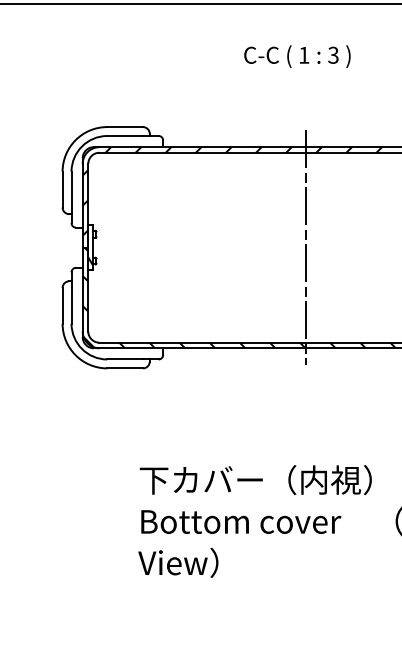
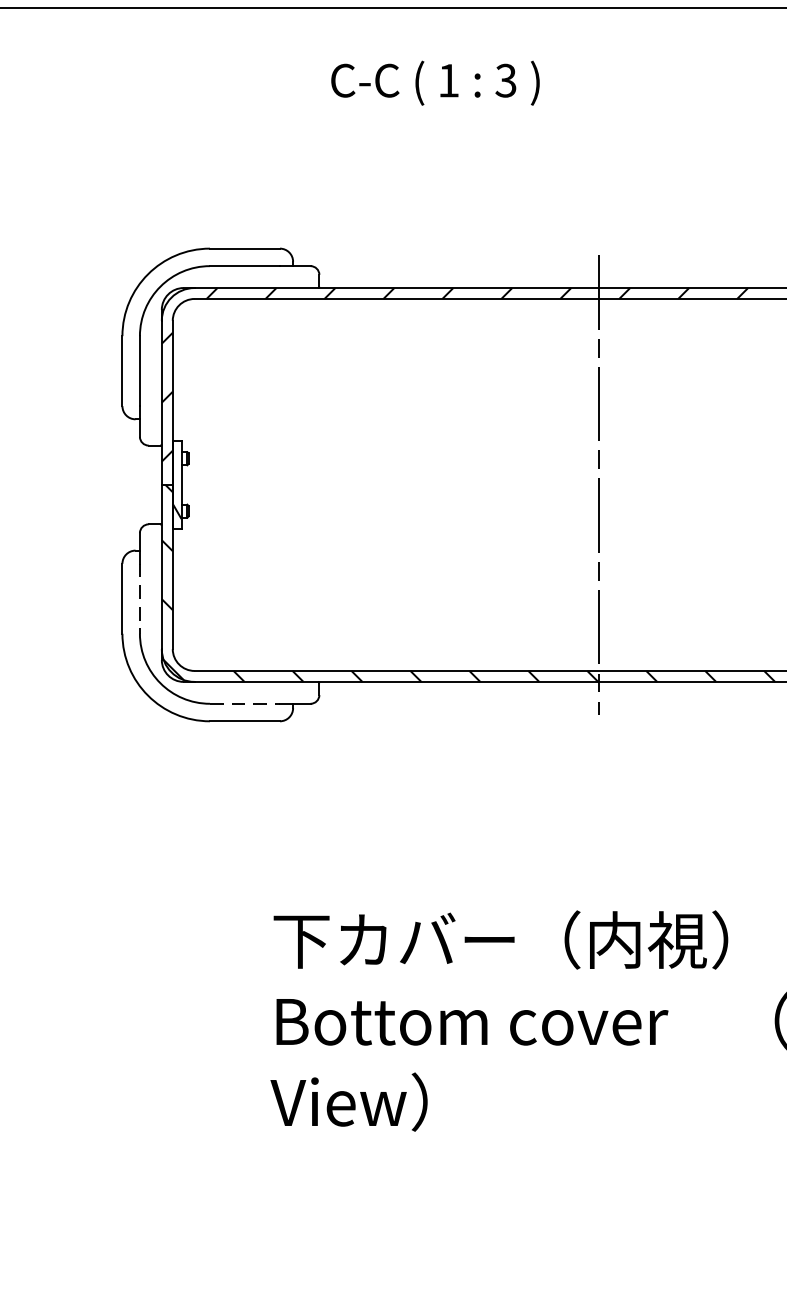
text: (297, 56) -> (435, 83), moved
line: (71, 305) -> (139, 598), solid -> dashed
line: (125, 359) -> (245, 703), solid -> dashed

